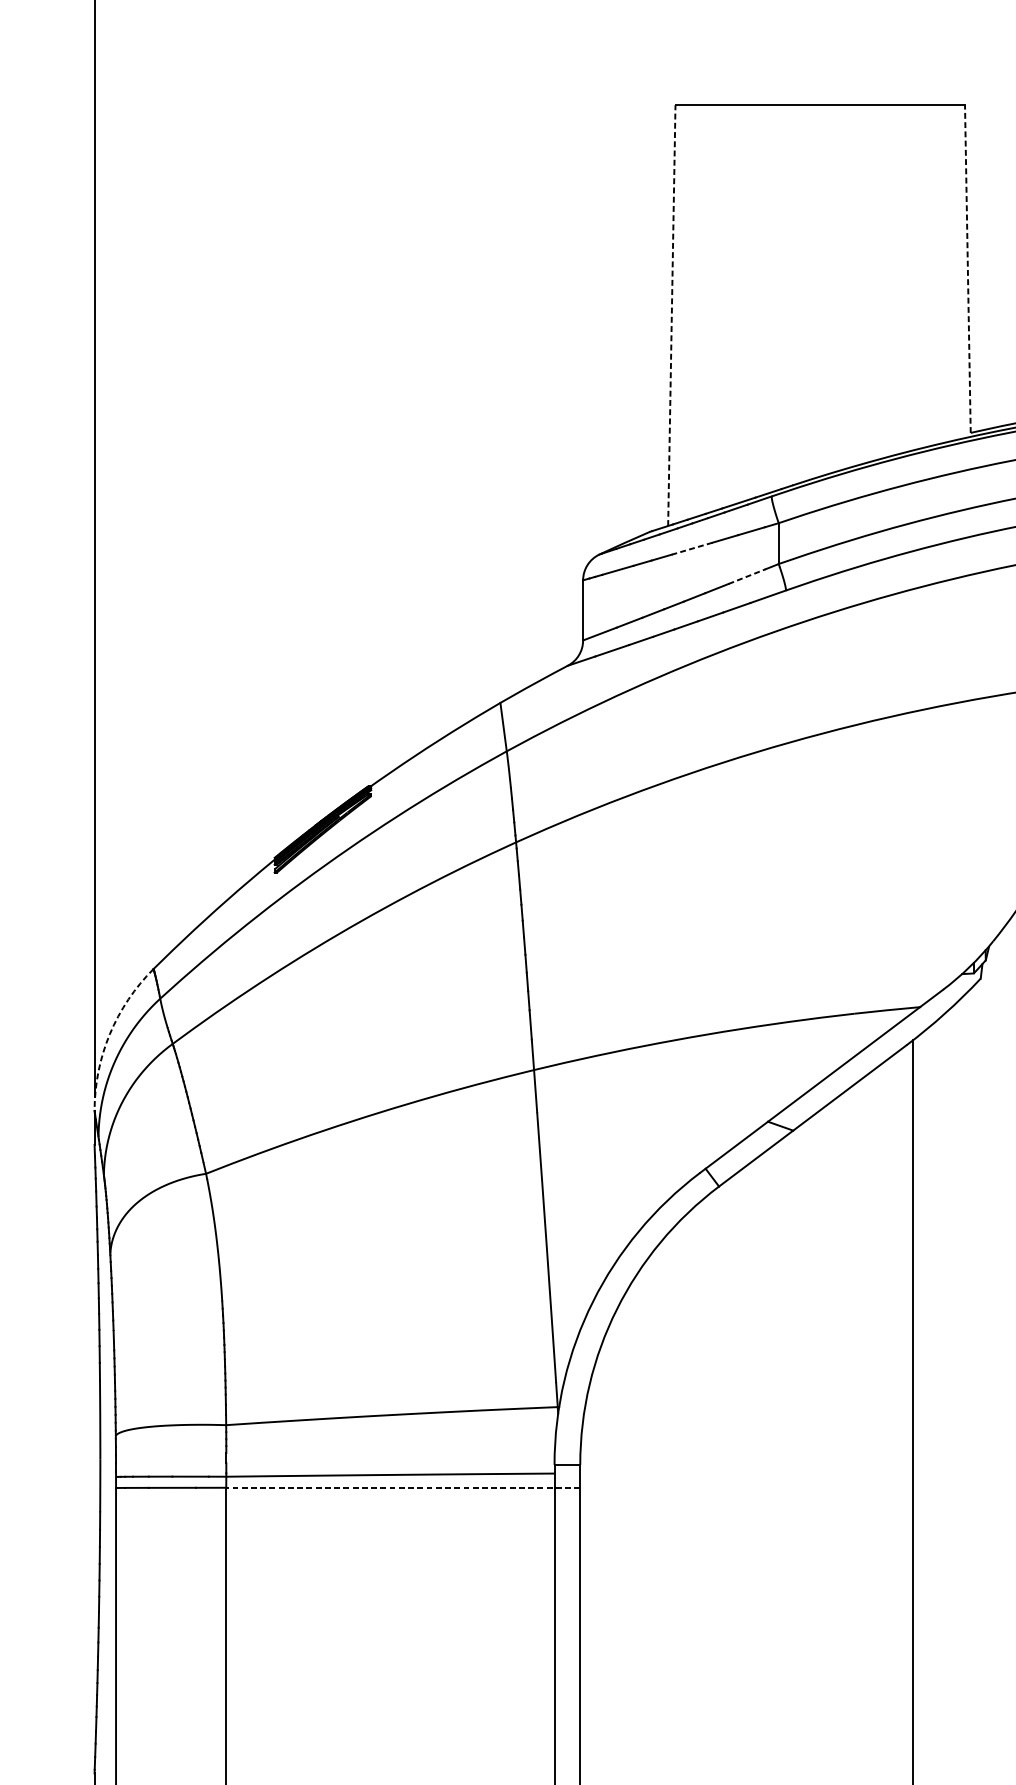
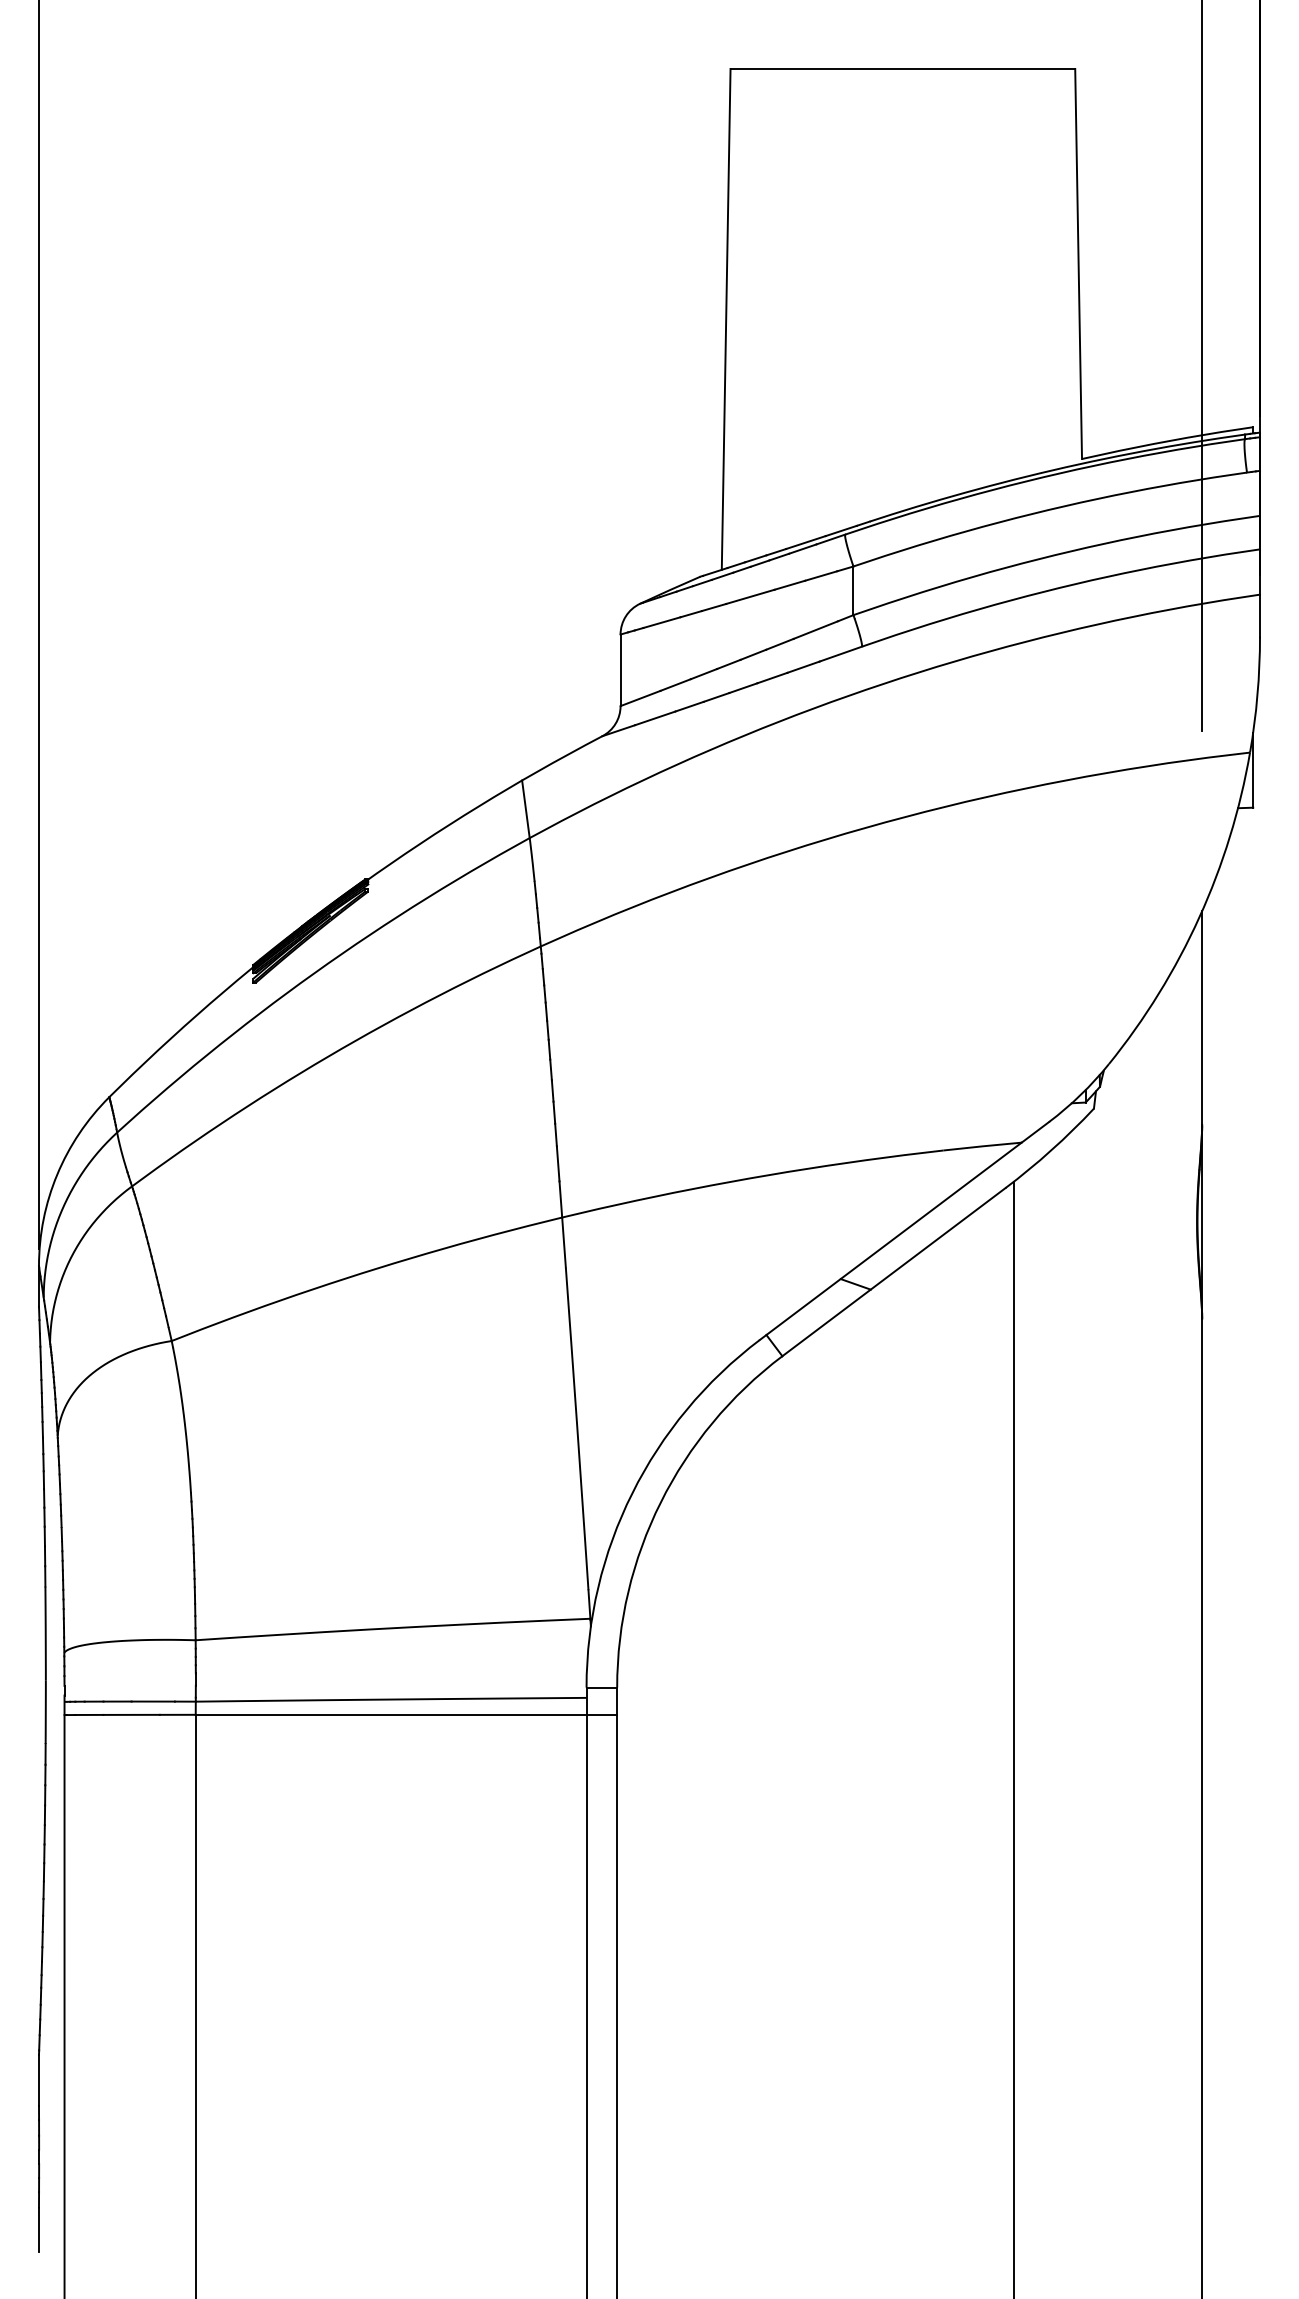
line: (967, 268) -> (1078, 263), dashed -> solid
line: (672, 314) -> (726, 318), dashed -> solid
line: (691, 549) -> (749, 597), dashed -> solid
line: (746, 576) -> (815, 630), dashed -> solid
arc: (110, 1033) -> (57, 1174), dashed -> solid
line: (403, 1487) -> (406, 1714), dashed -> solid

